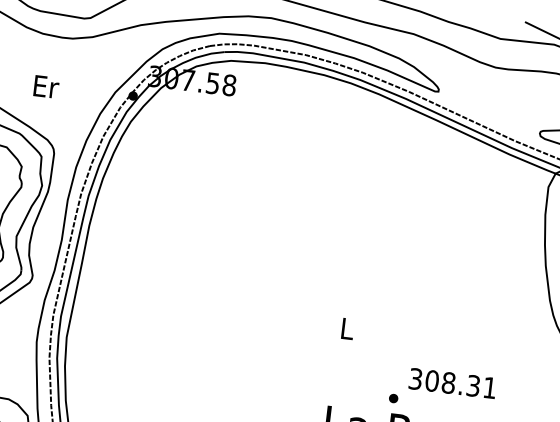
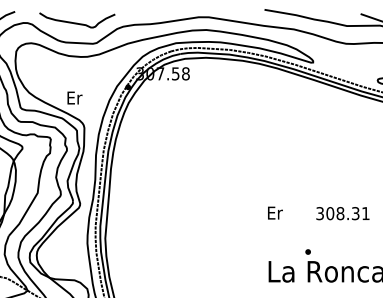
text: (45, 85) -> (74, 97), moved
text: (348, 328) -> (275, 212), L -> Er
text: (452, 383) -> (342, 213), moved

